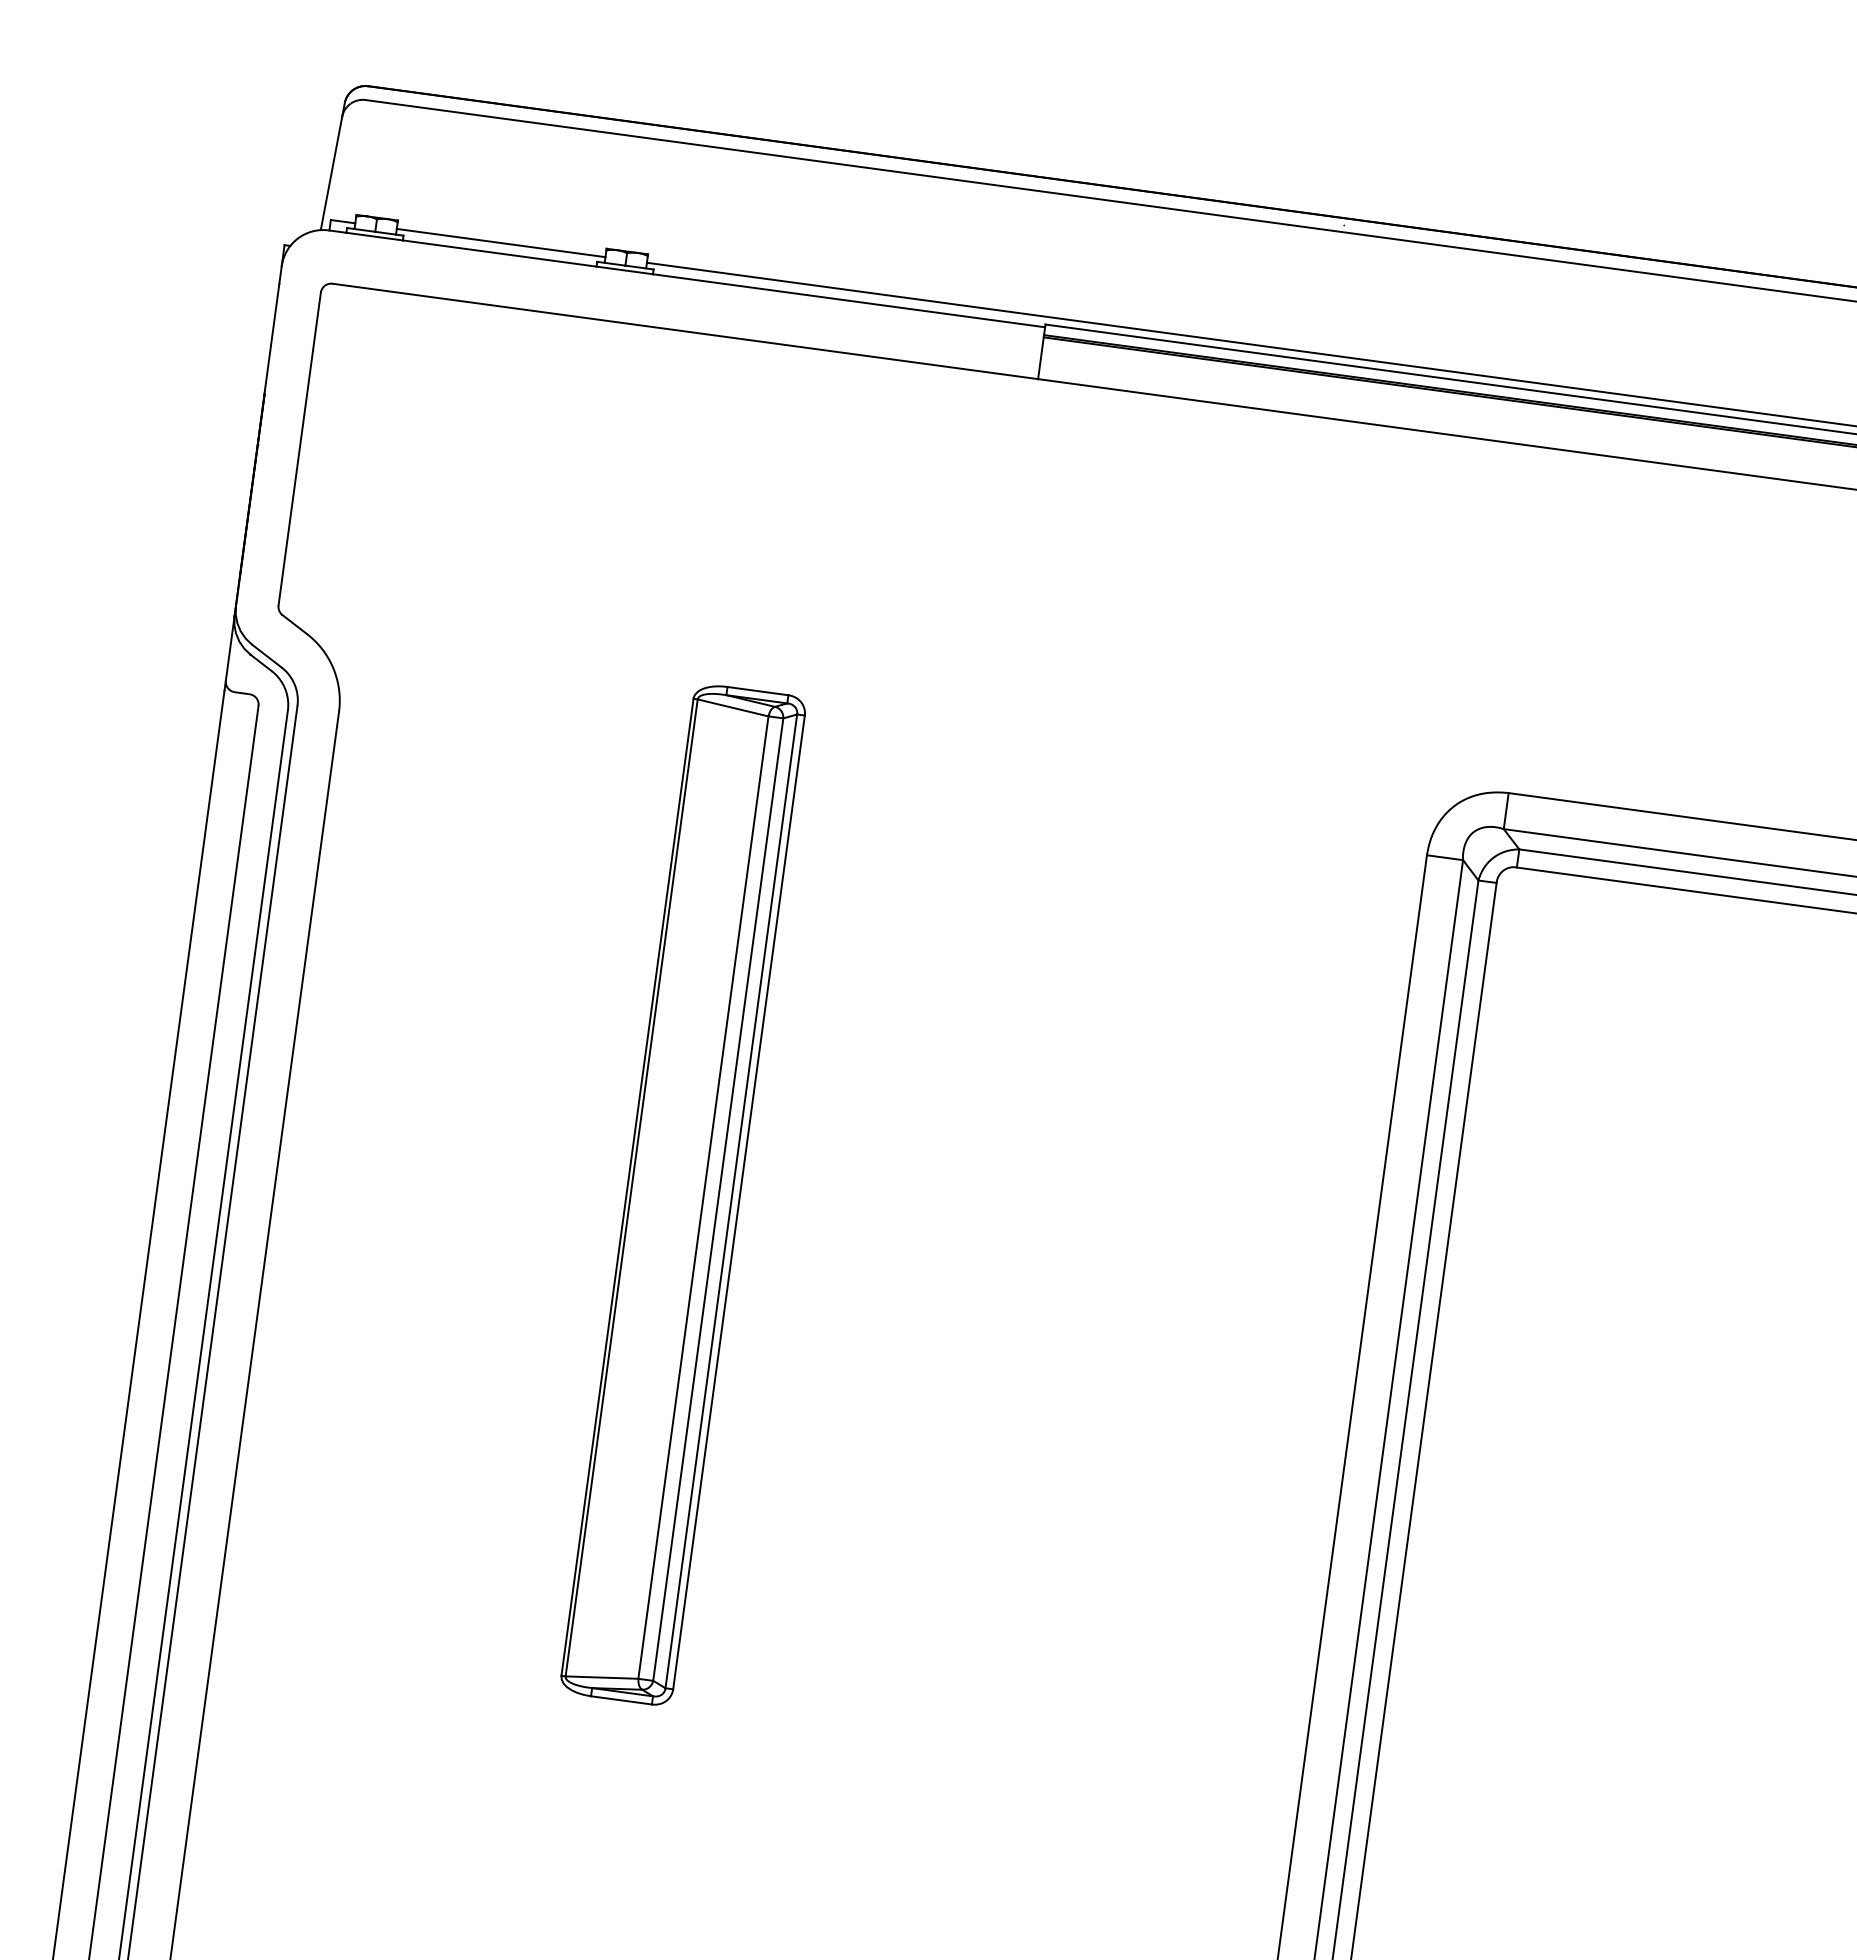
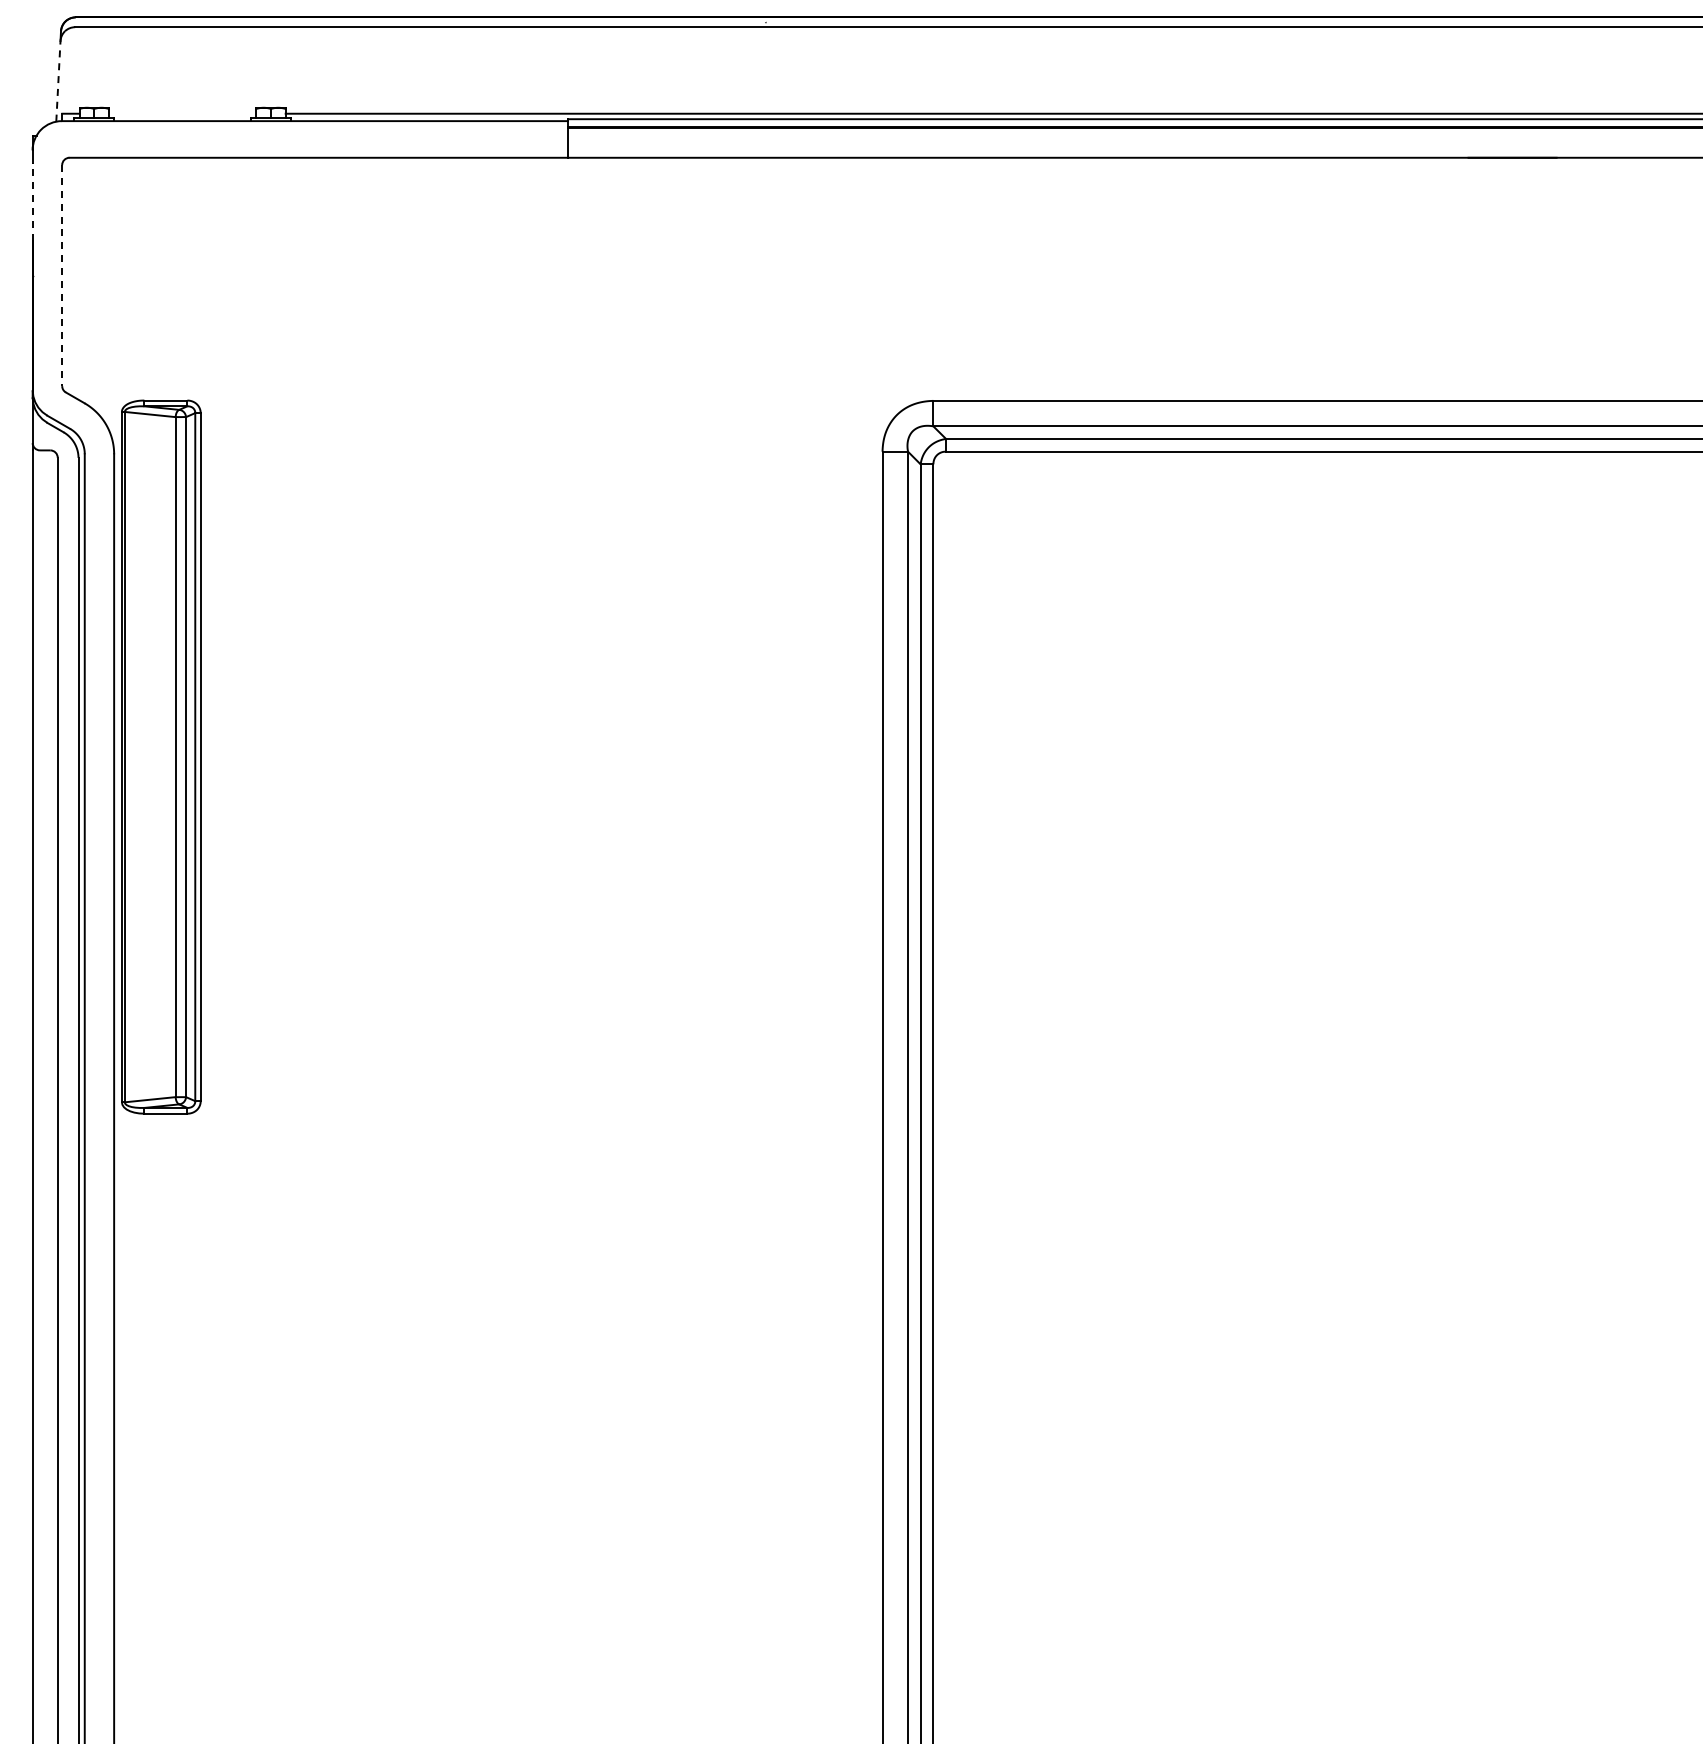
line: (331, 172) -> (58, 80), solid -> dashed
line: (500, 242) -> (182, 113), removed
line: (271, 338) -> (32, 201), solid -> dashed
line: (299, 450) -> (62, 276), solid -> dashed
part: (683, 1194) -> (161, 756), moved

